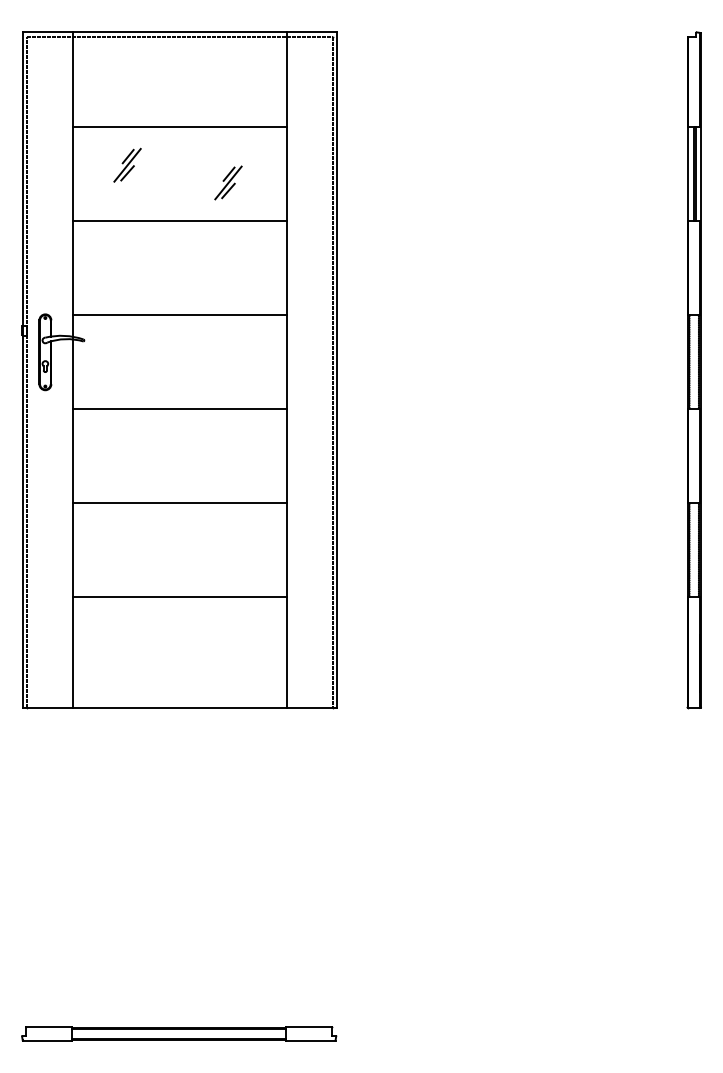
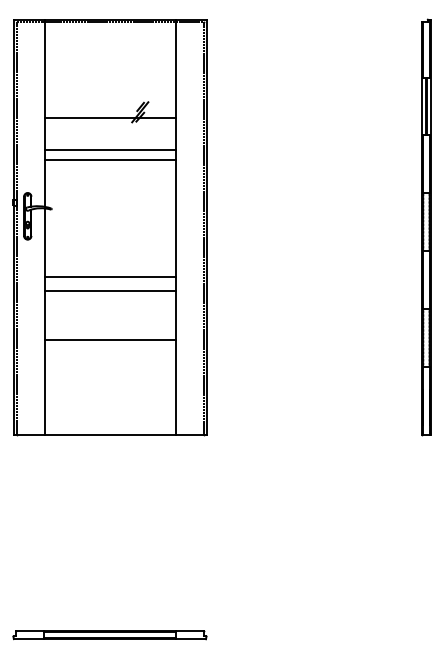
line: (180, 126) -> (110, 117), moved
part: (127, 165) -> (78, 101), removed
line: (180, 220) -> (110, 160), moved
line: (180, 315) -> (110, 150), moved
line: (180, 409) -> (110, 277), moved
line: (180, 503) -> (110, 291), moved
line: (180, 596) -> (110, 339), moved

